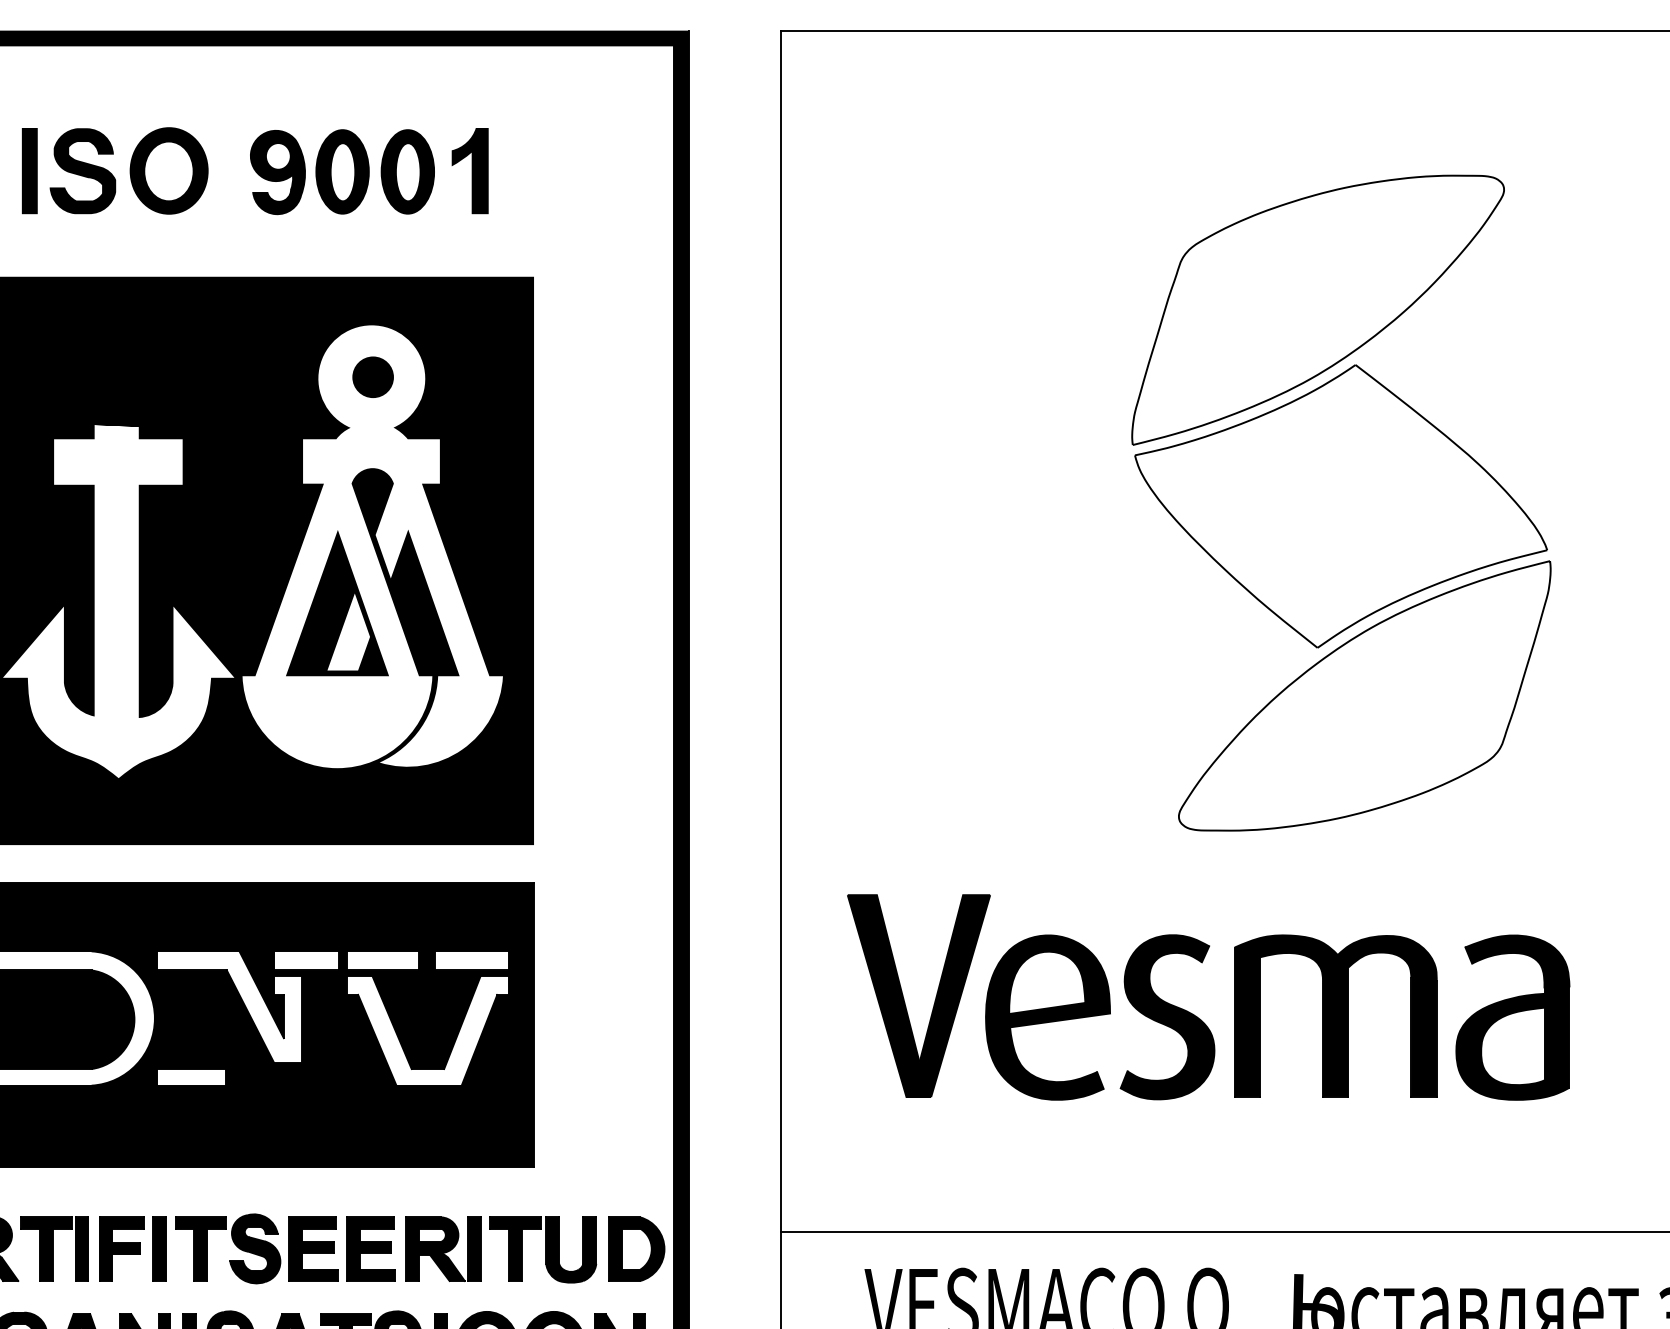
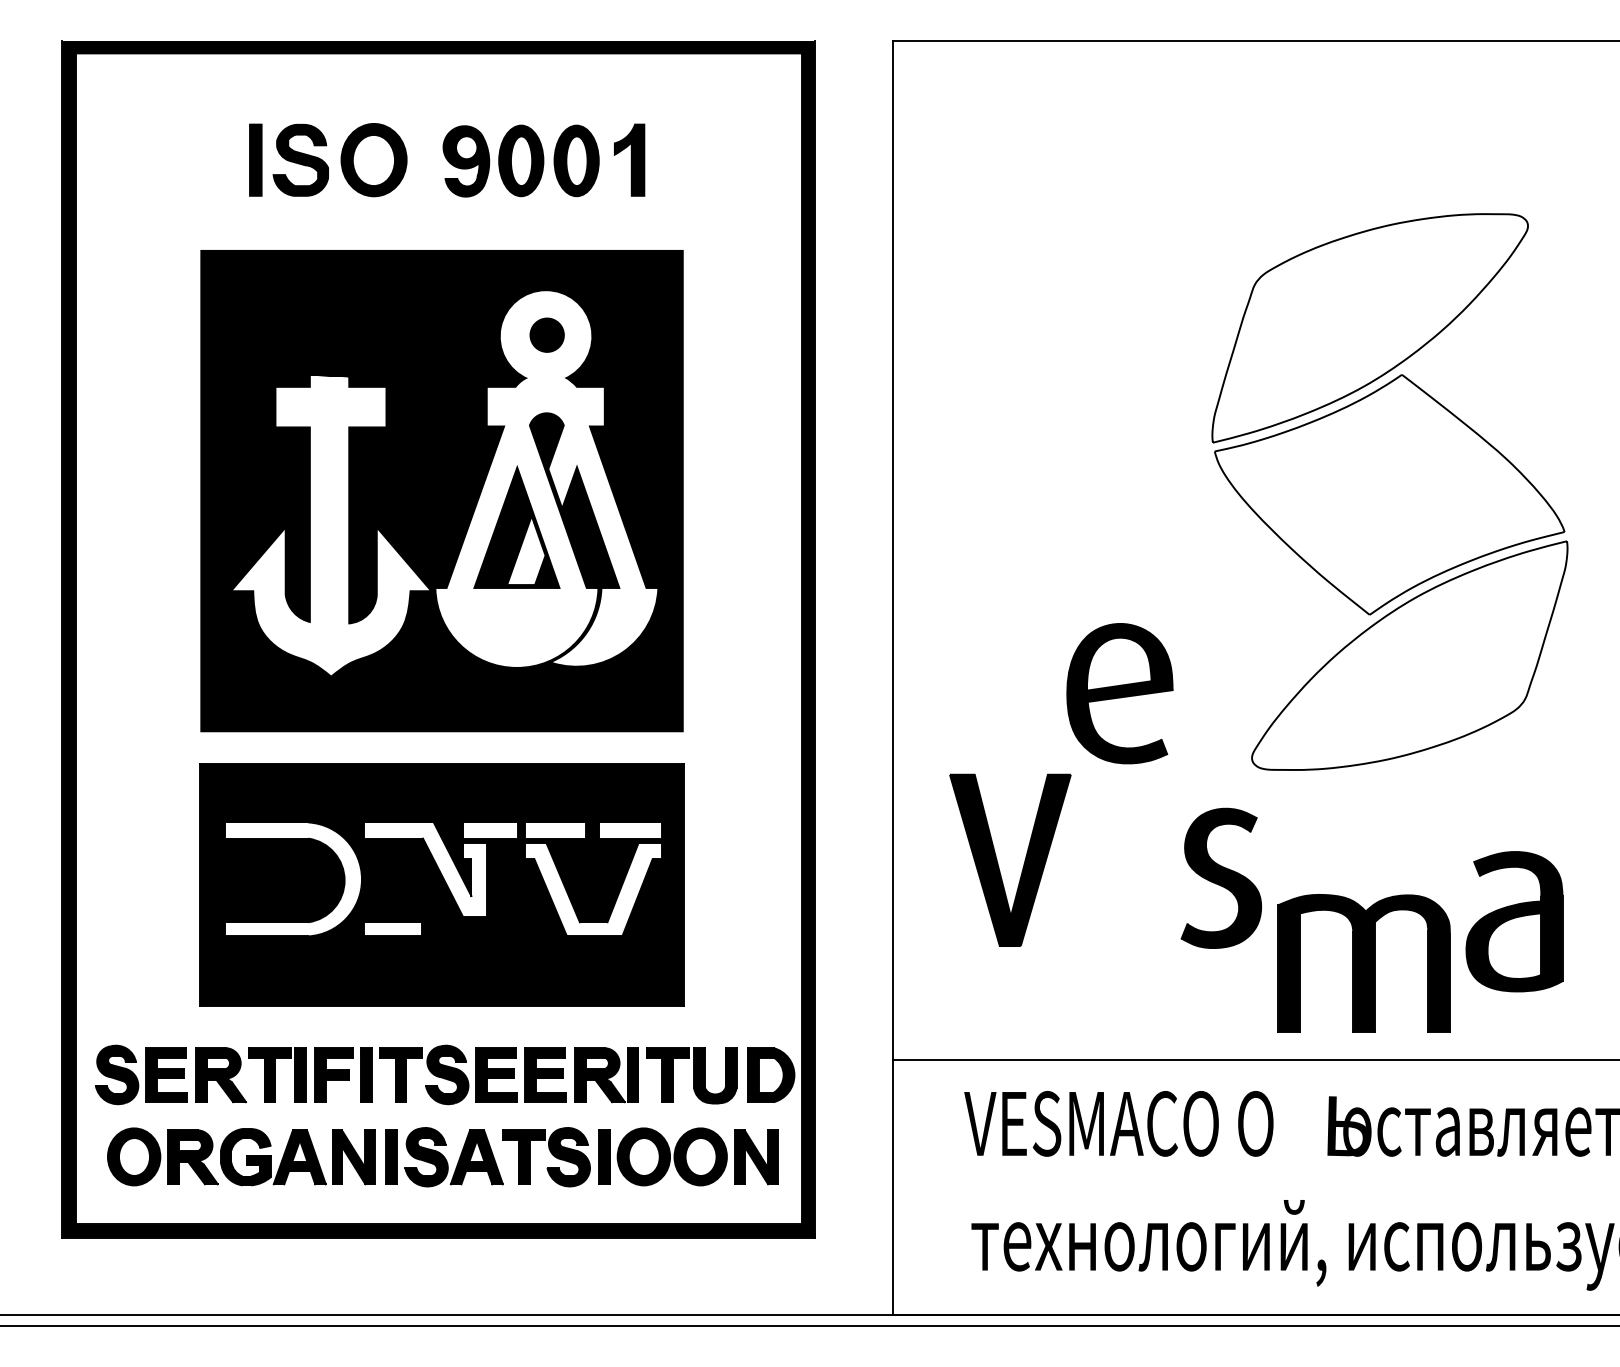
part: (1340, 502) -> (1389, 491), moved
part: (1334, 1016) -> (1363, 963), moved
part: (1047, 1017) -> (1119, 693), moved
part: (1512, 1017) -> (1514, 921), moved

